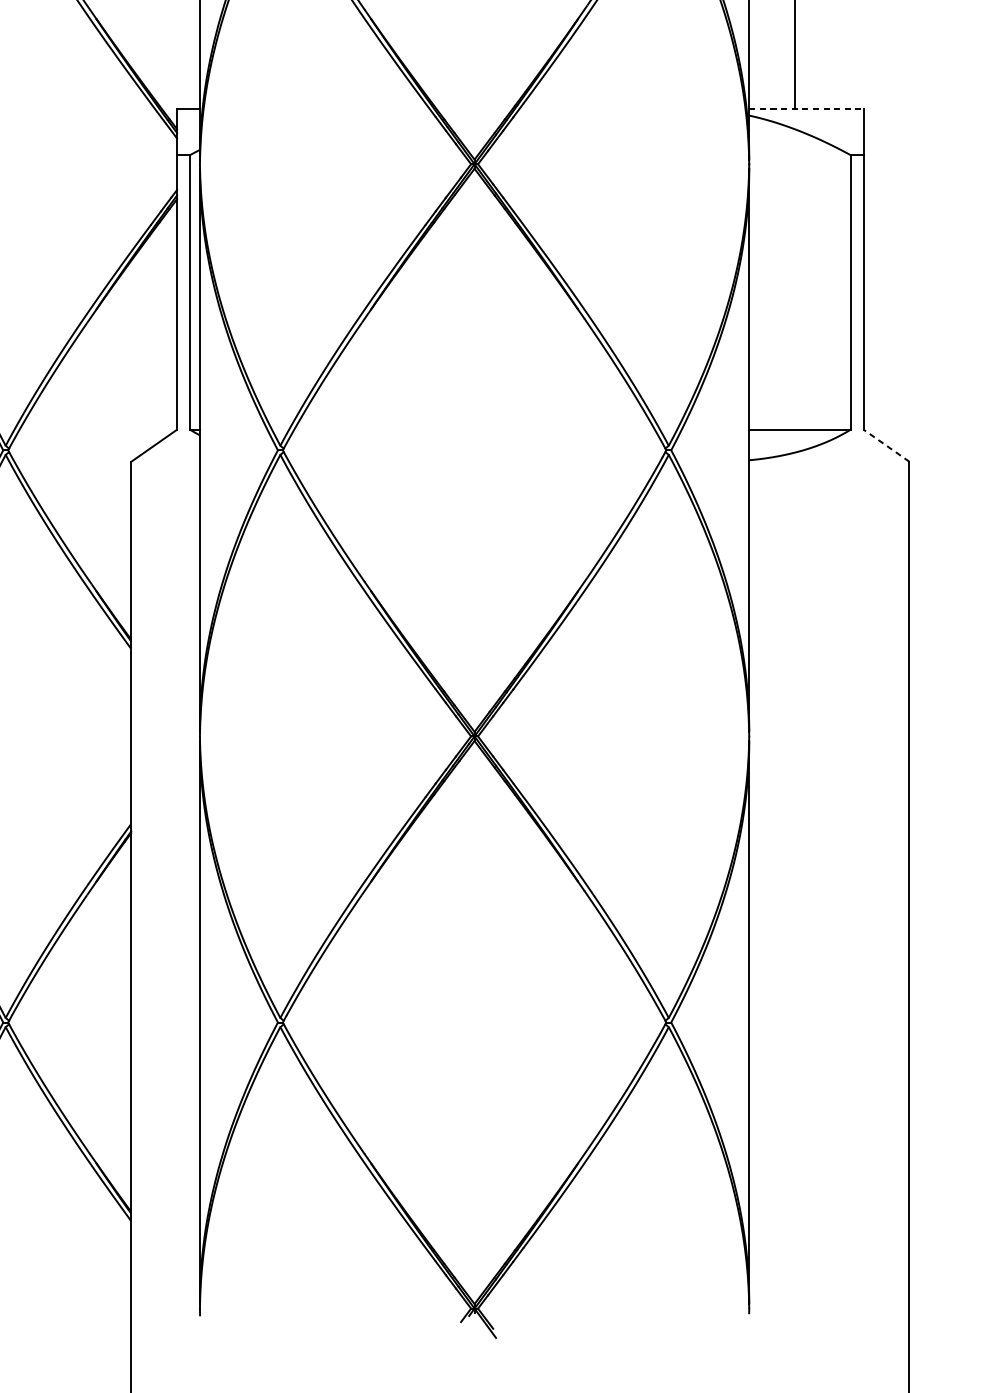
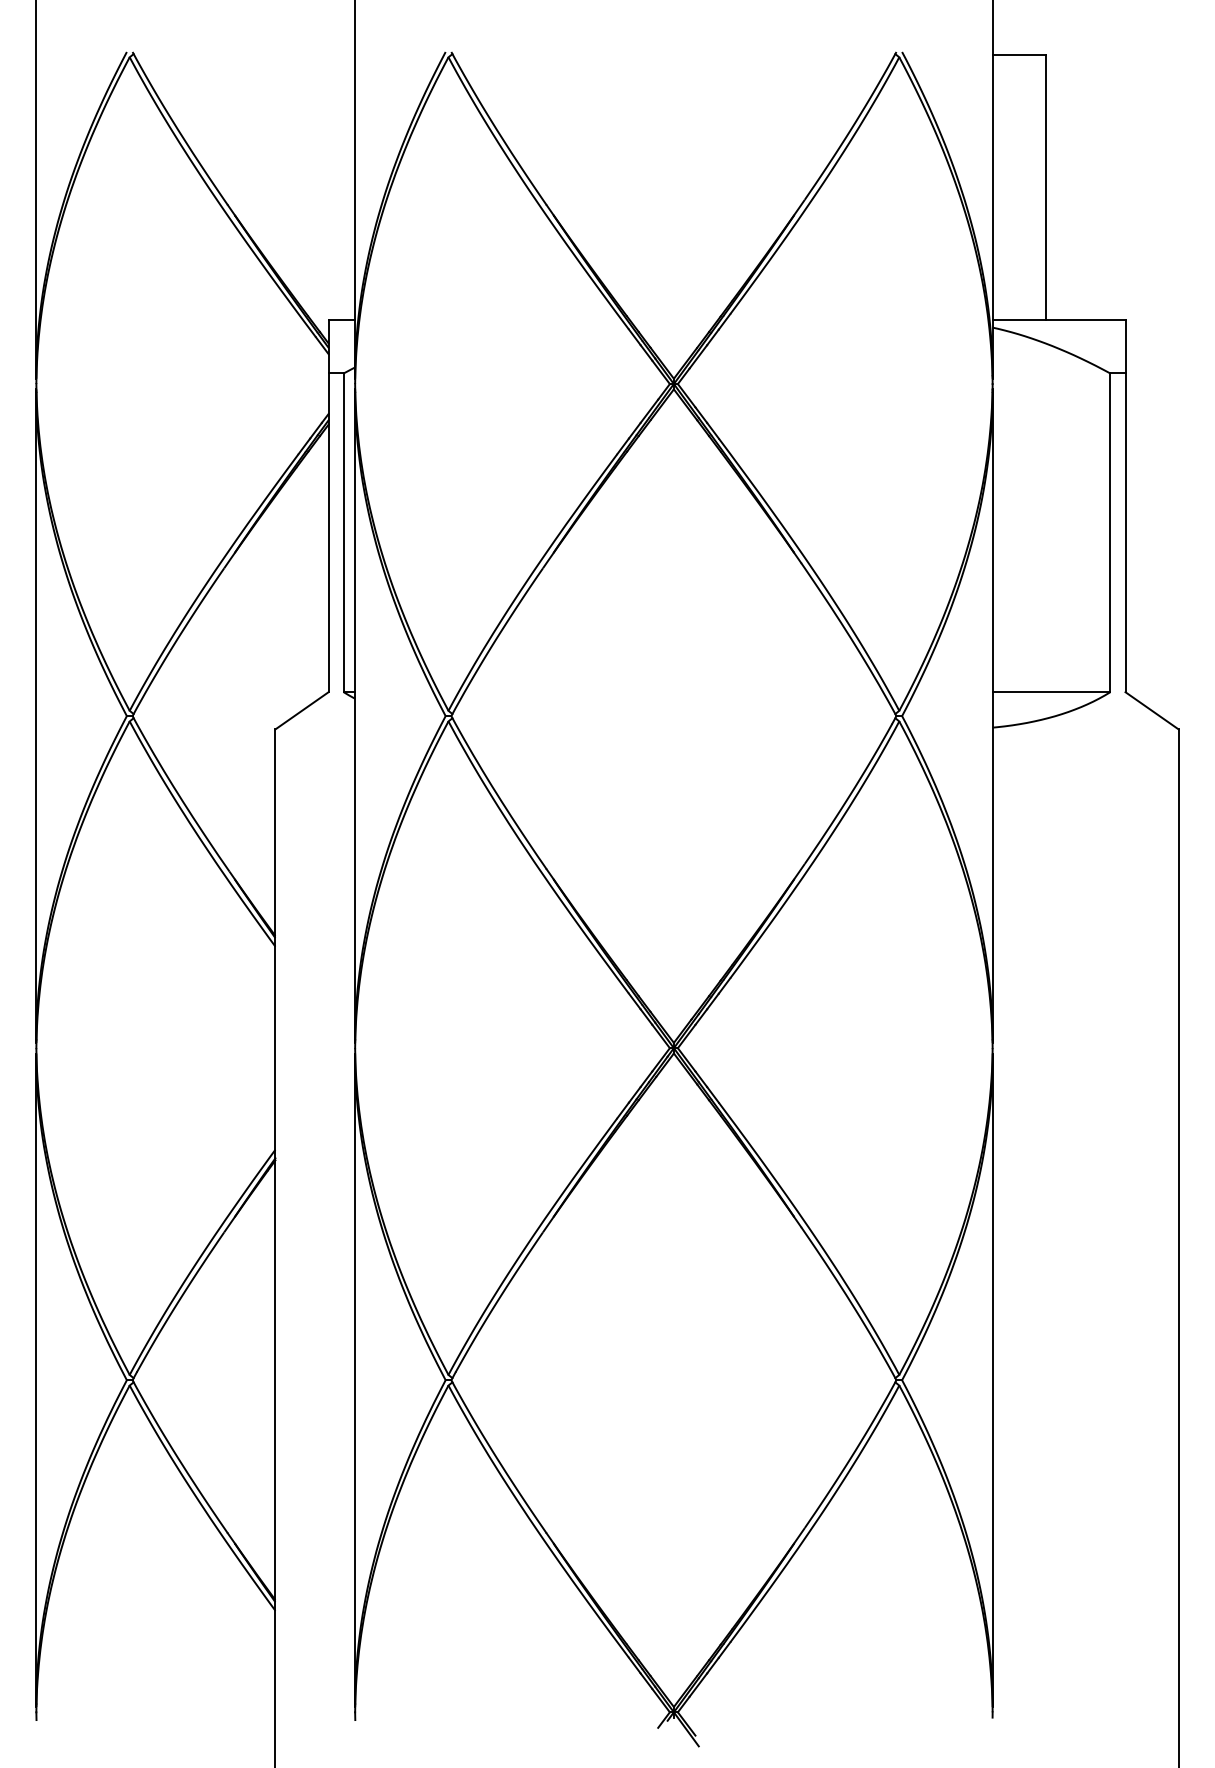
line: (806, 109) -> (1059, 320), dashed -> solid
line: (886, 445) -> (1151, 710), dashed -> solid

